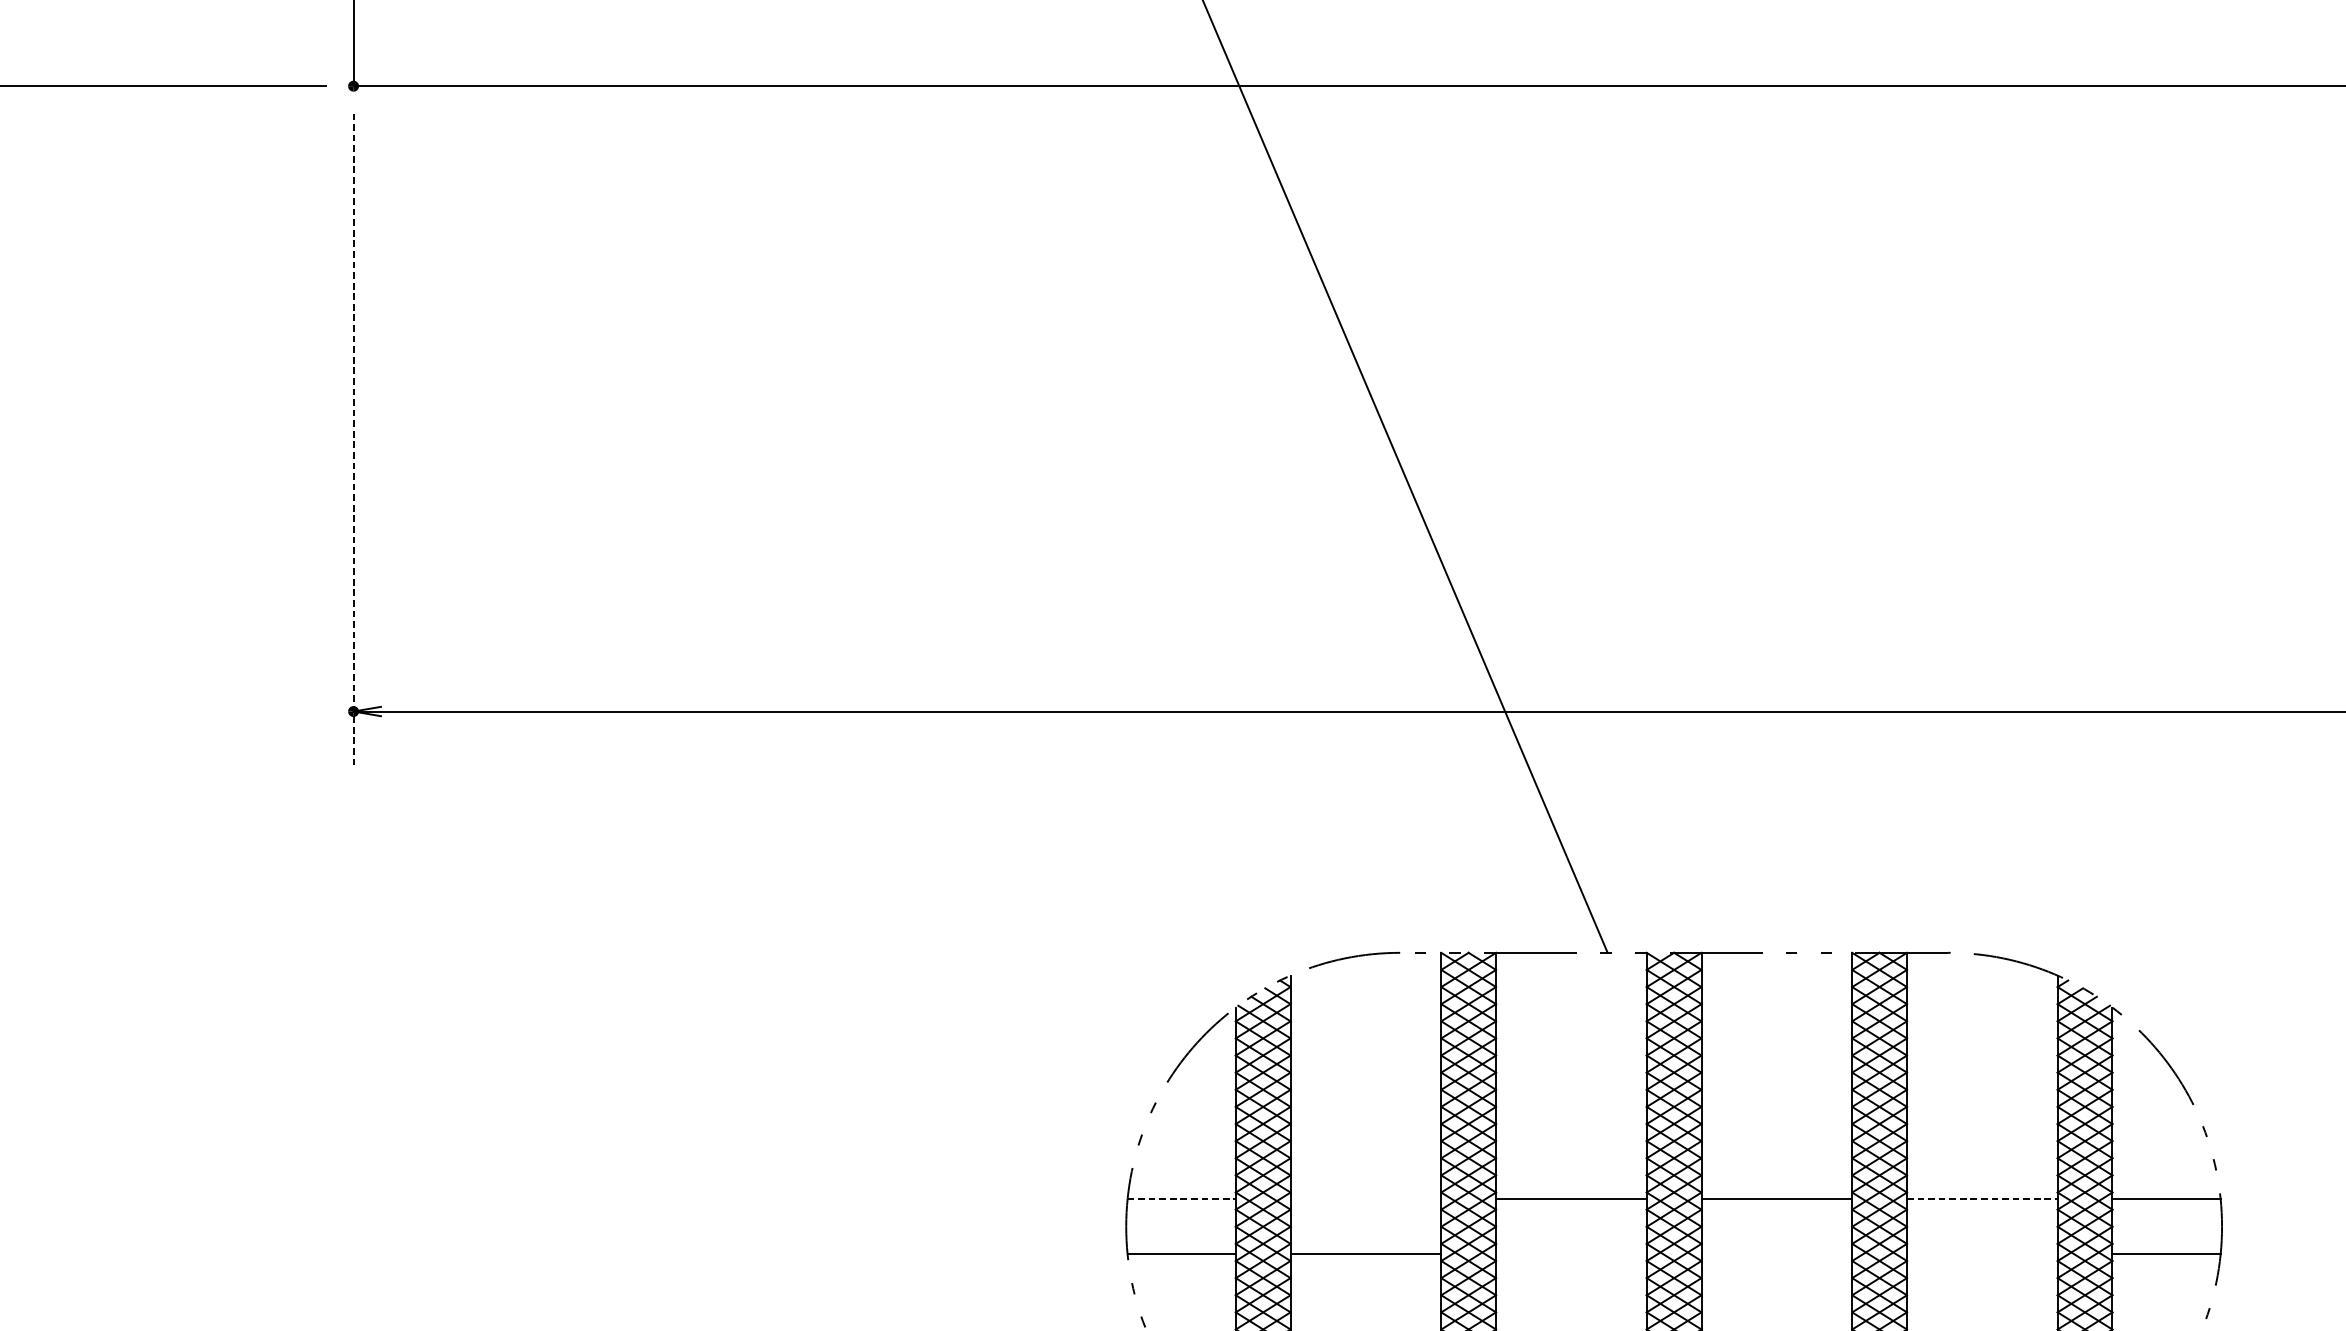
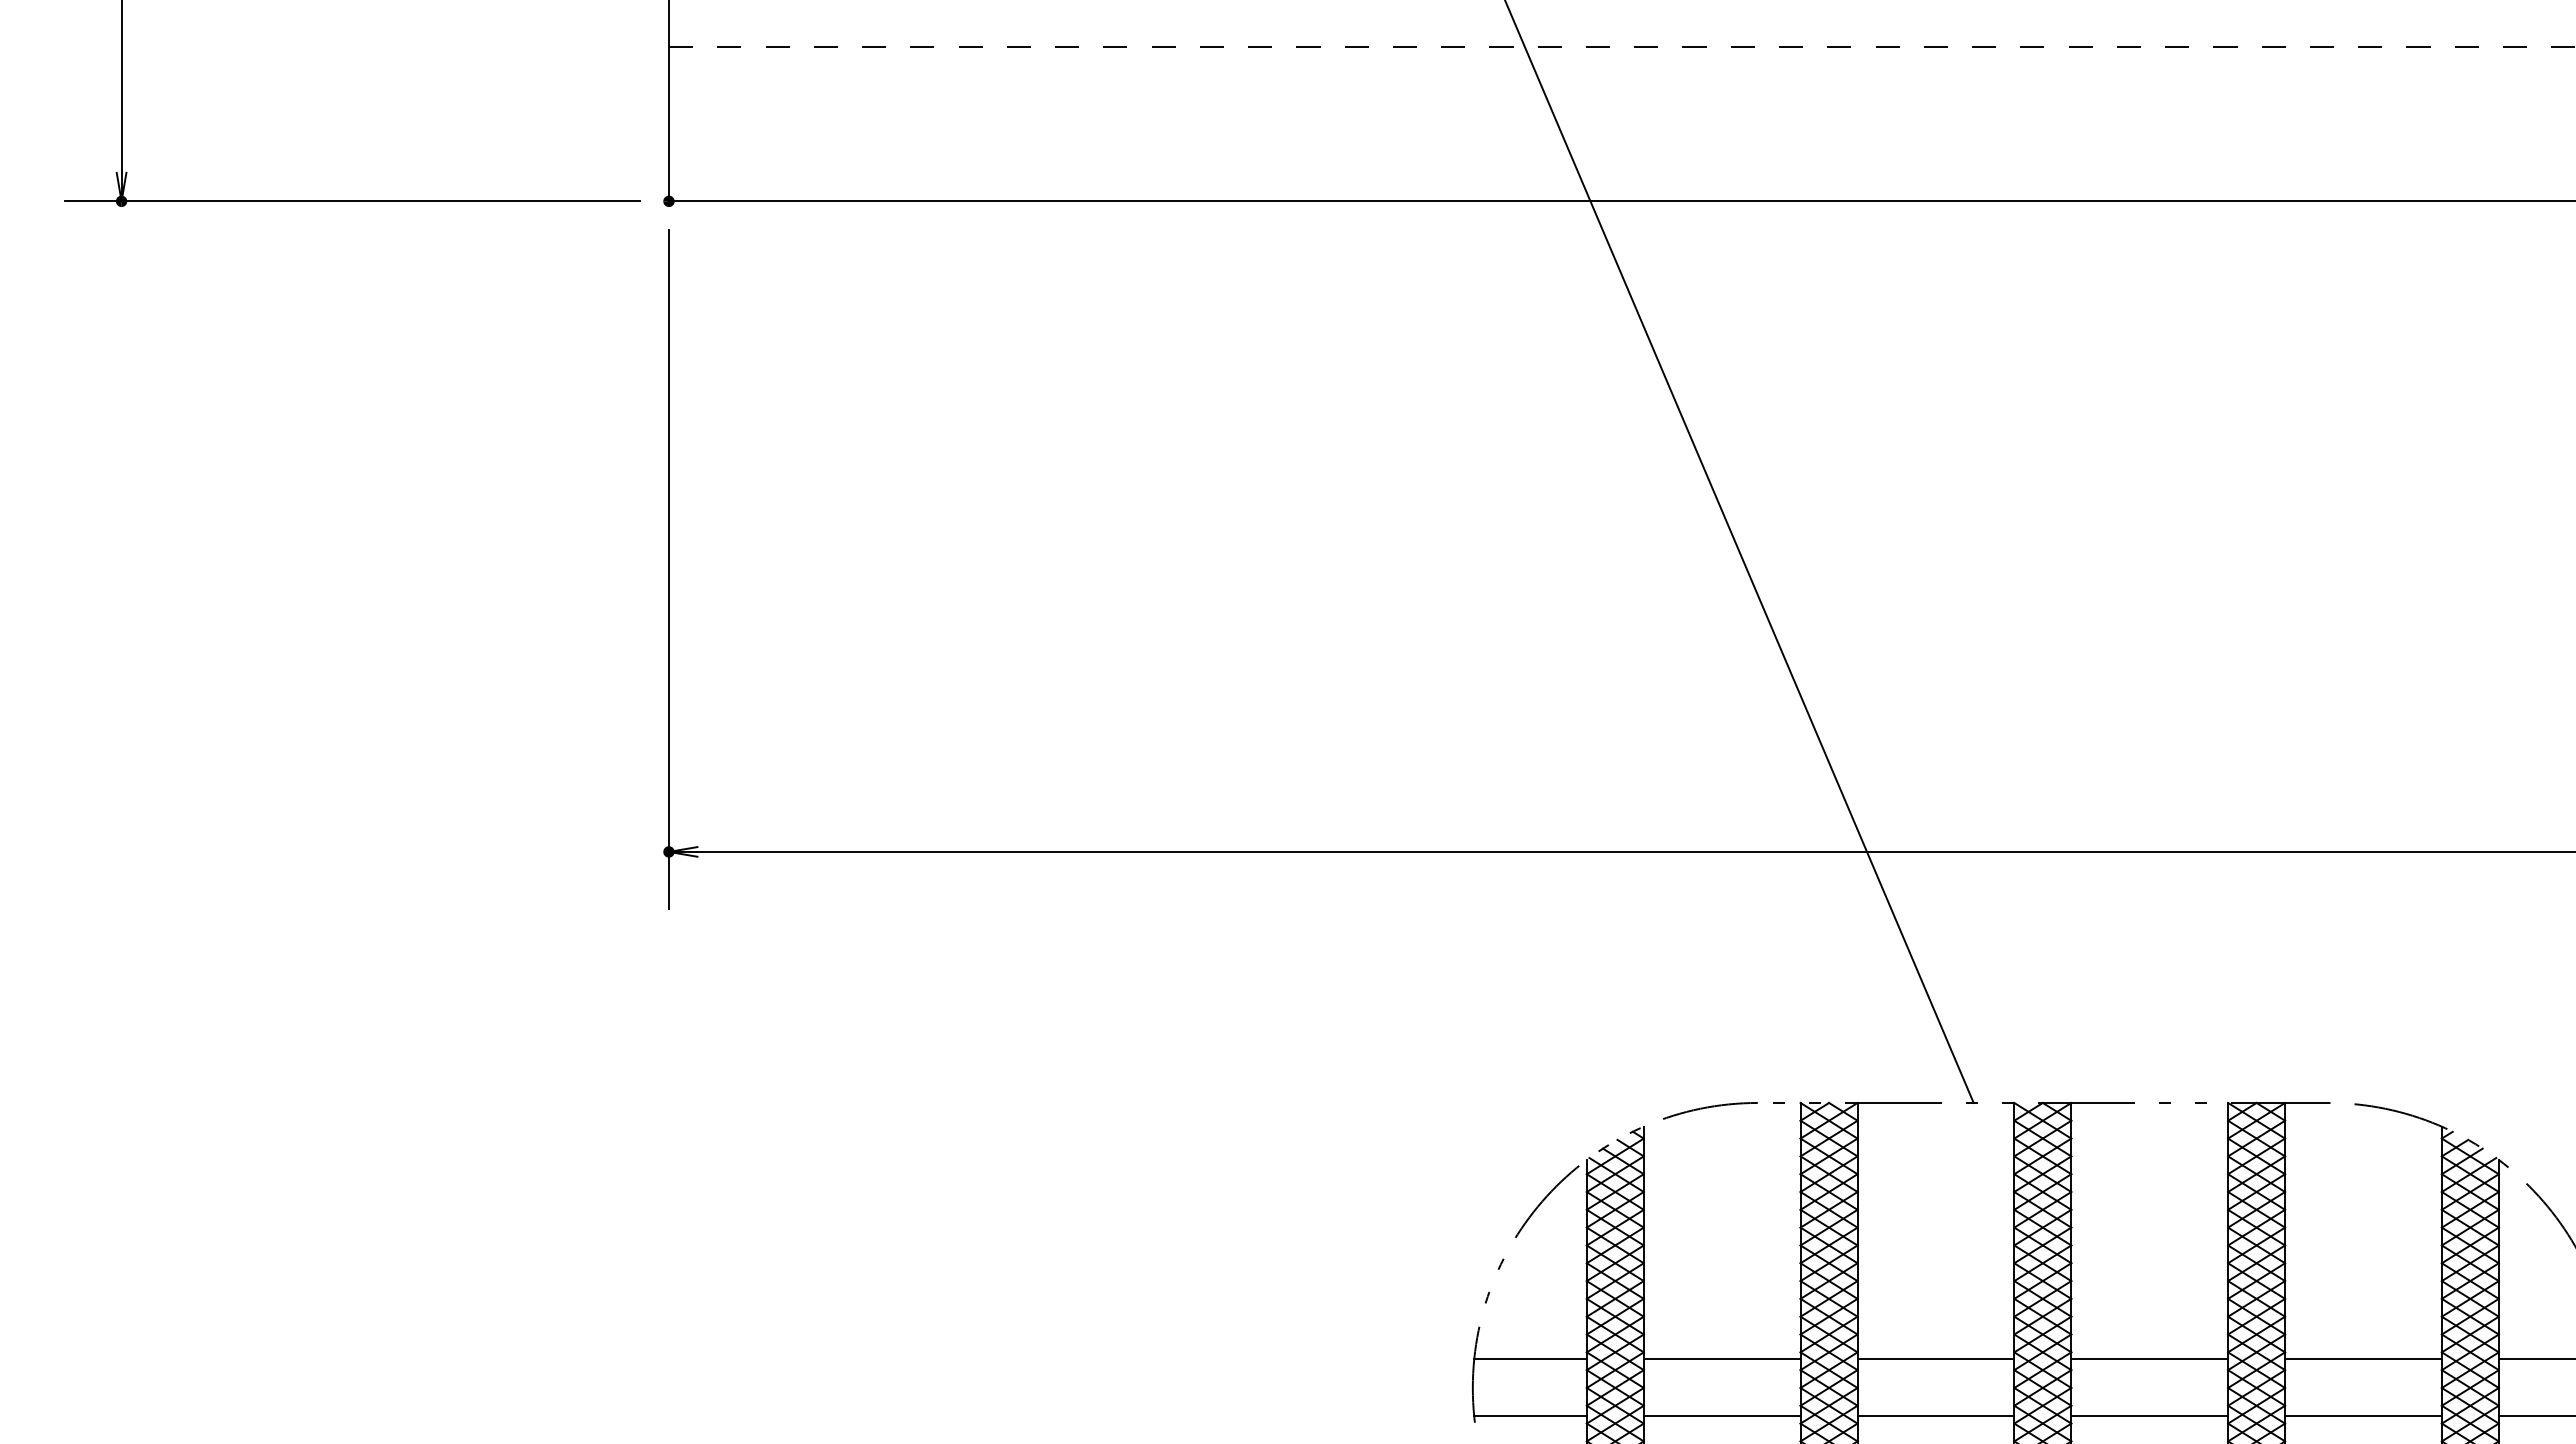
line: (353, 440) -> (668, 569), dashed -> solid
line: (1182, 1199) -> (1531, 1359), dashed -> solid
line: (1365, 1199) -> (1721, 1359), added
line: (1982, 1199) -> (2363, 1359), dashed -> solid
line: (1570, 1254) -> (1935, 1416), added
line: (1776, 1254) -> (2149, 1416), added
line: (1982, 1254) -> (2363, 1416), added

